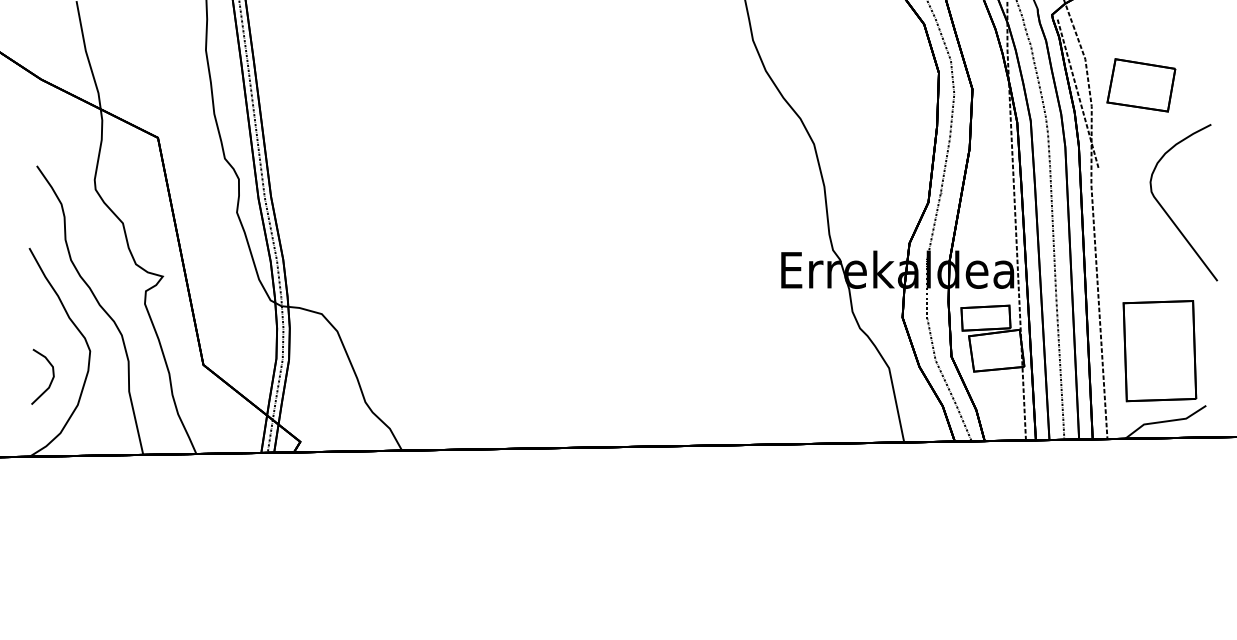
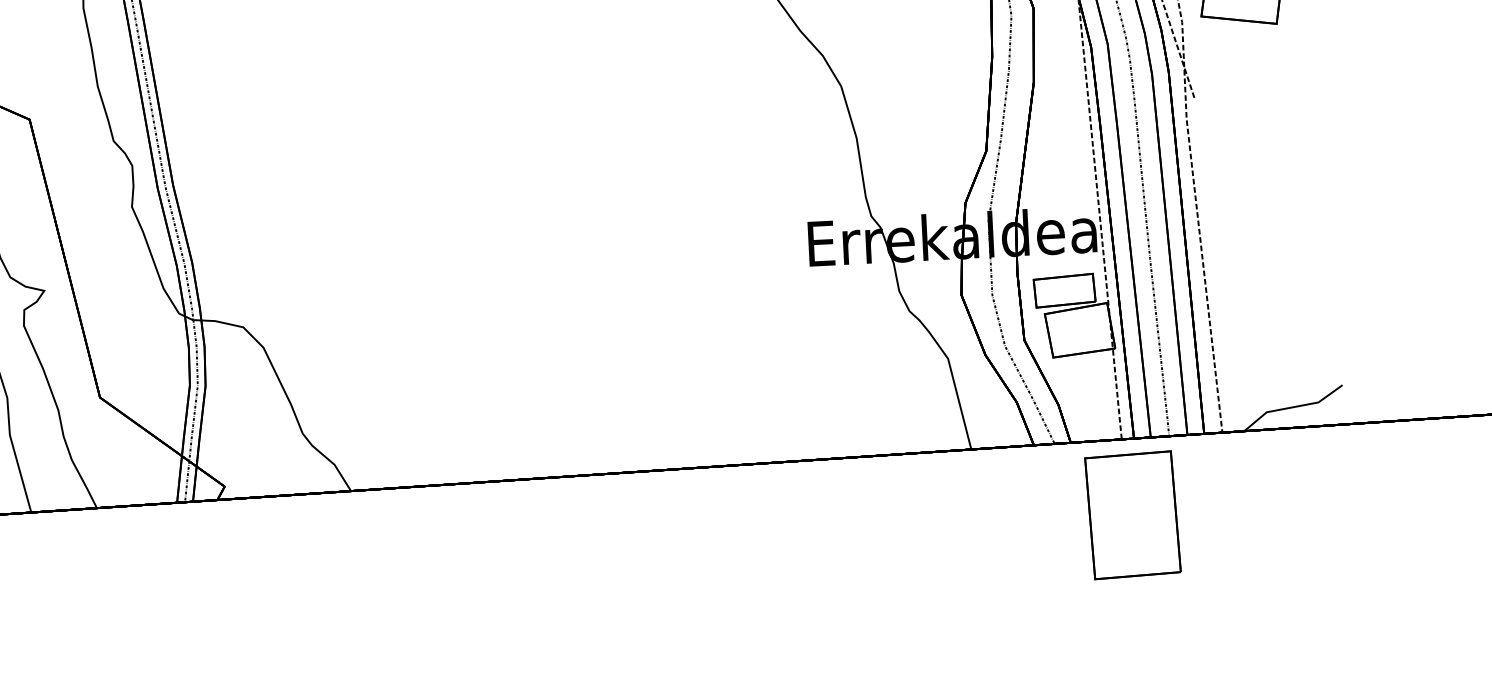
curve: (1167, 212) -> (1282, 148), removed
part: (1159, 351) -> (1132, 515), moved

